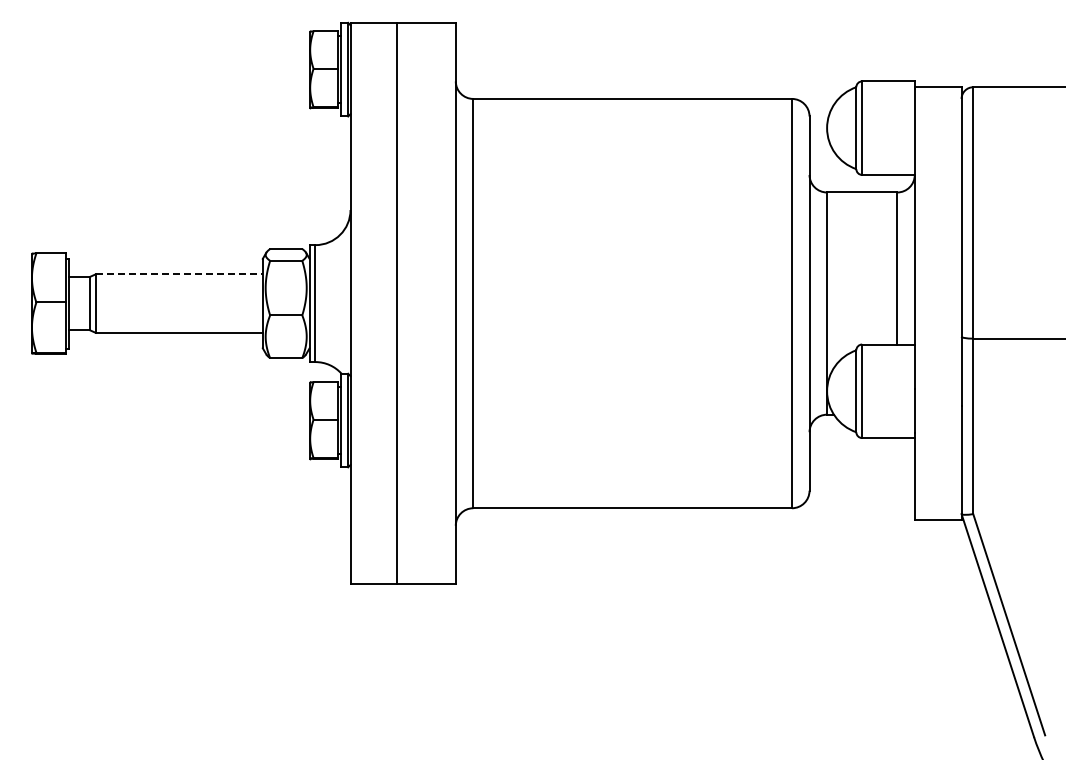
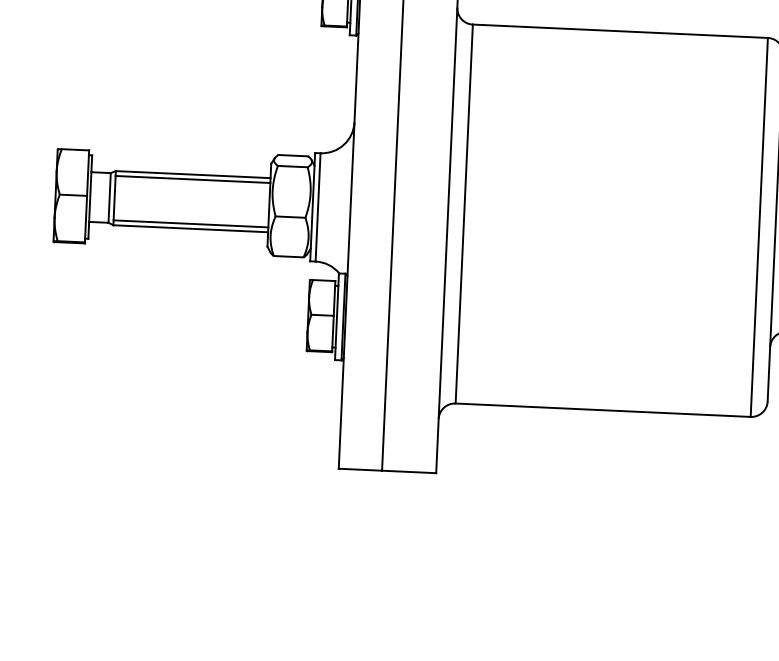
line: (179, 274) -> (193, 174), dashed -> solid
line: (178, 279) -> (192, 179), added
line: (178, 327) -> (190, 223), added

